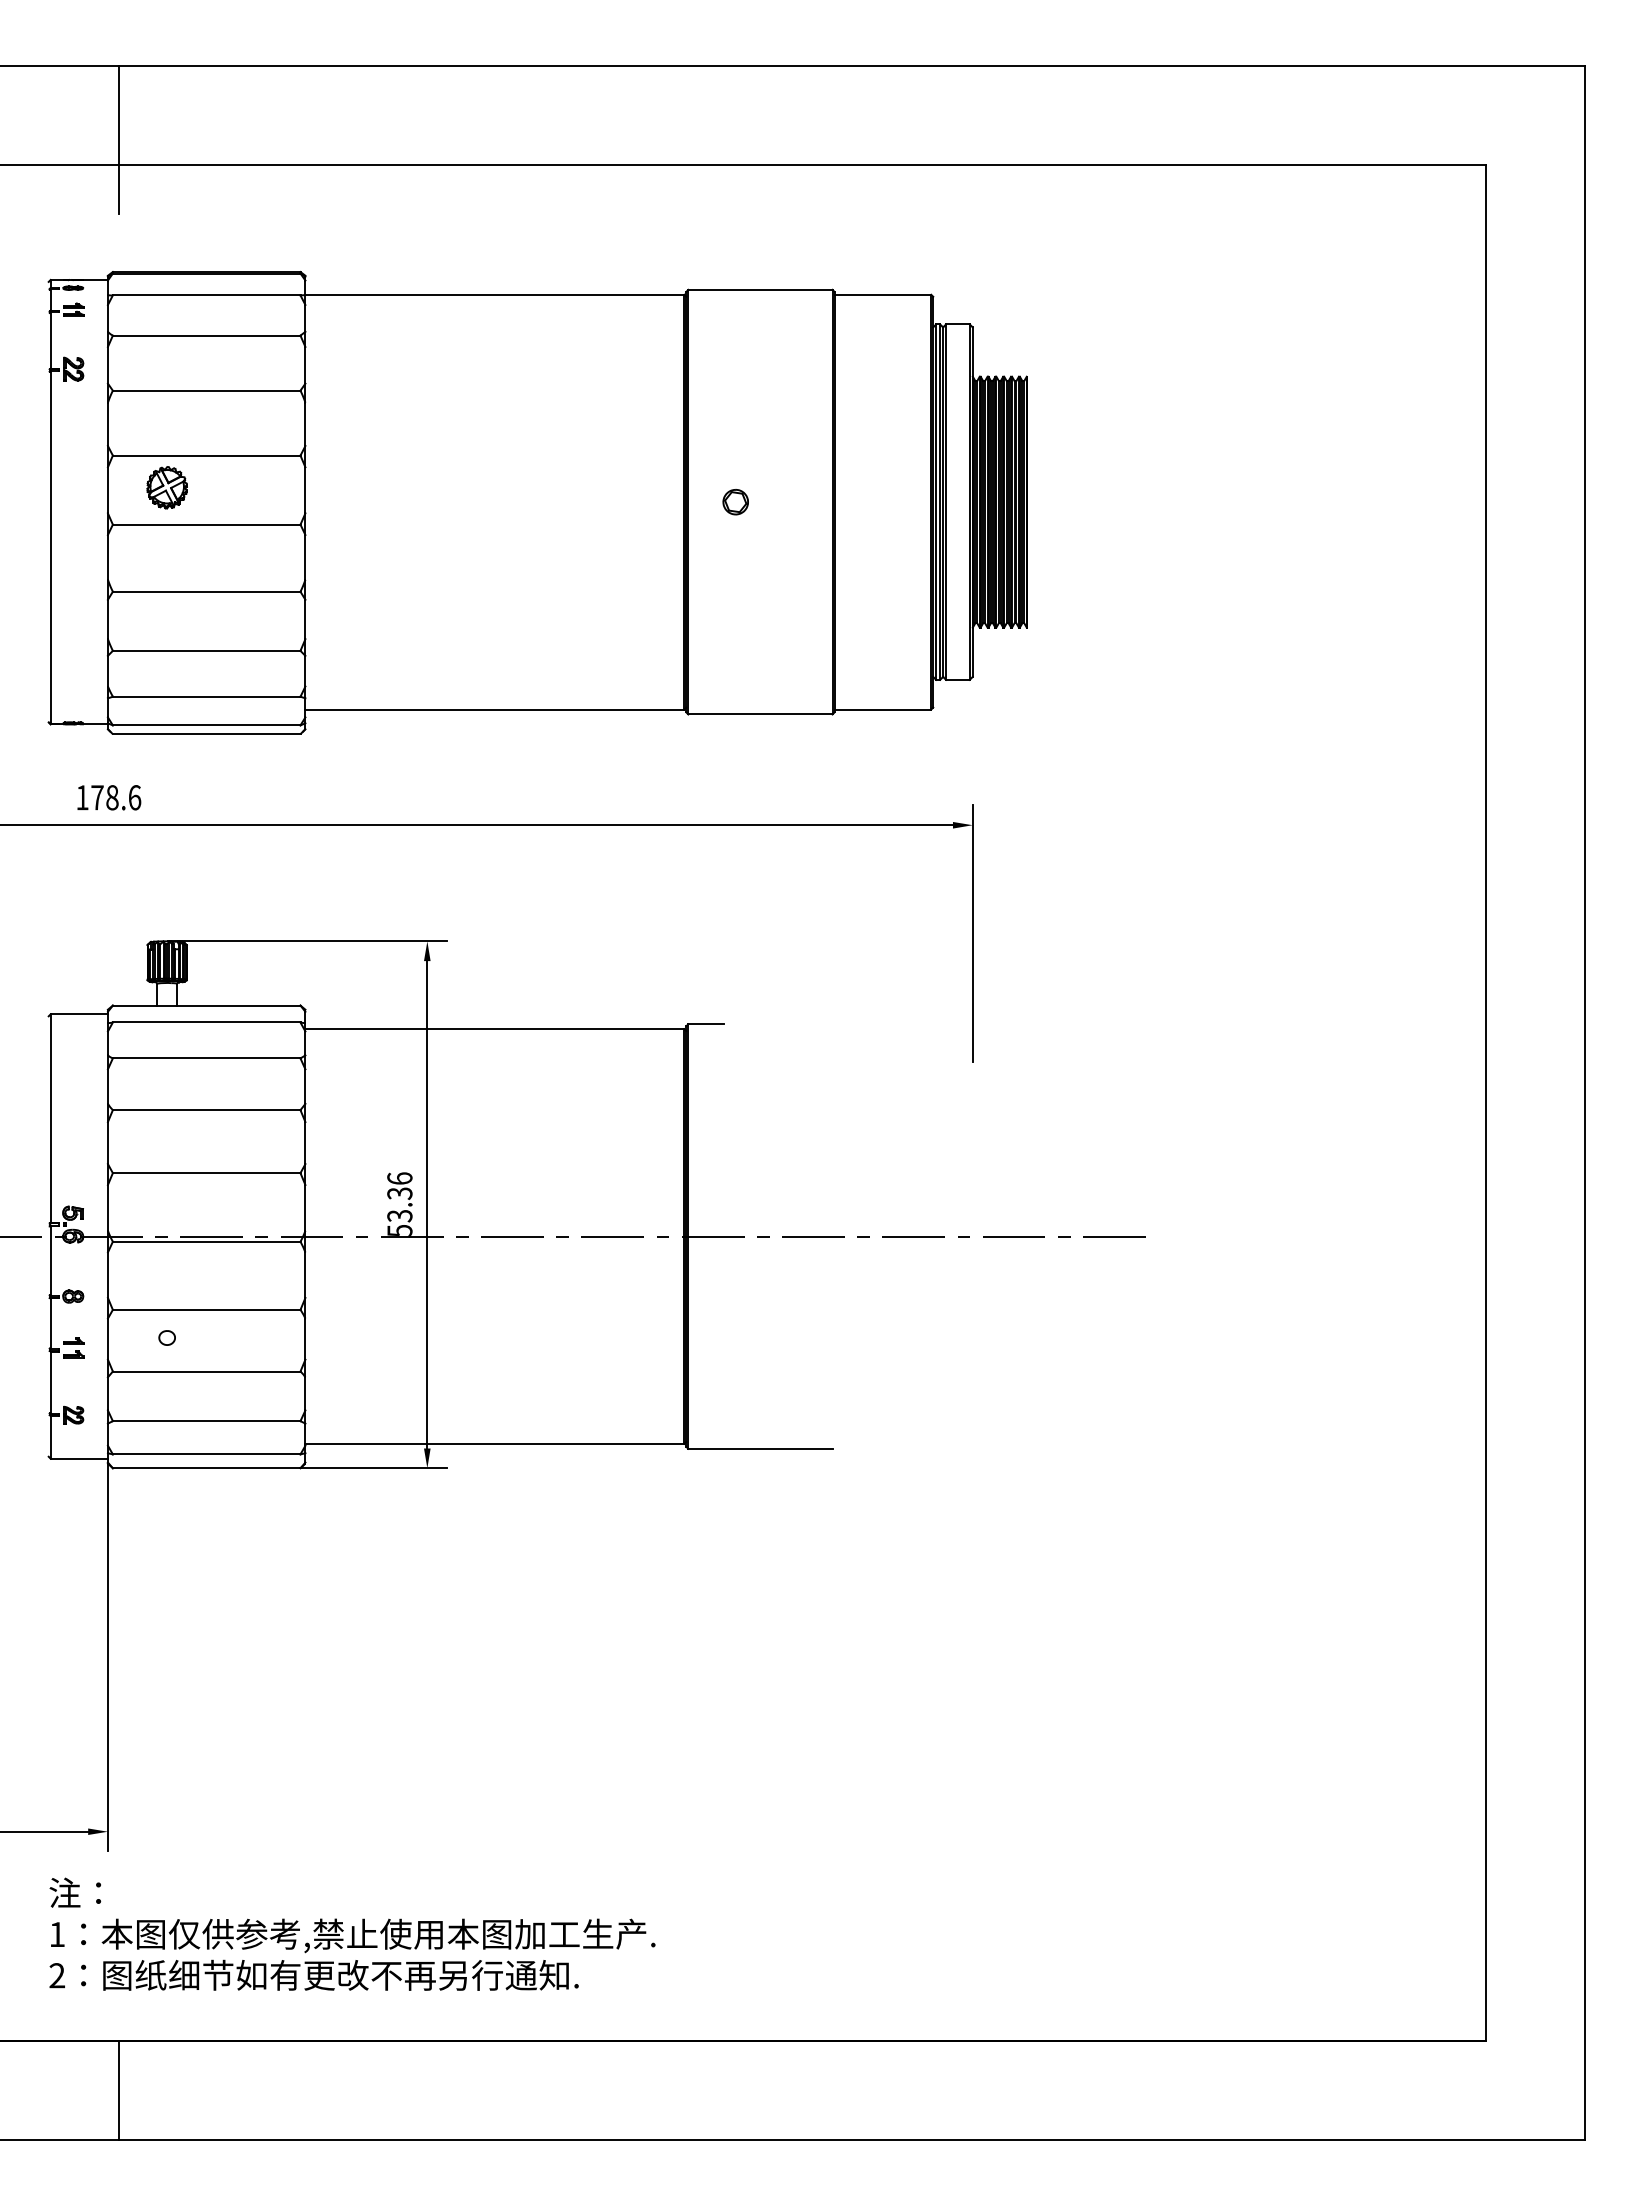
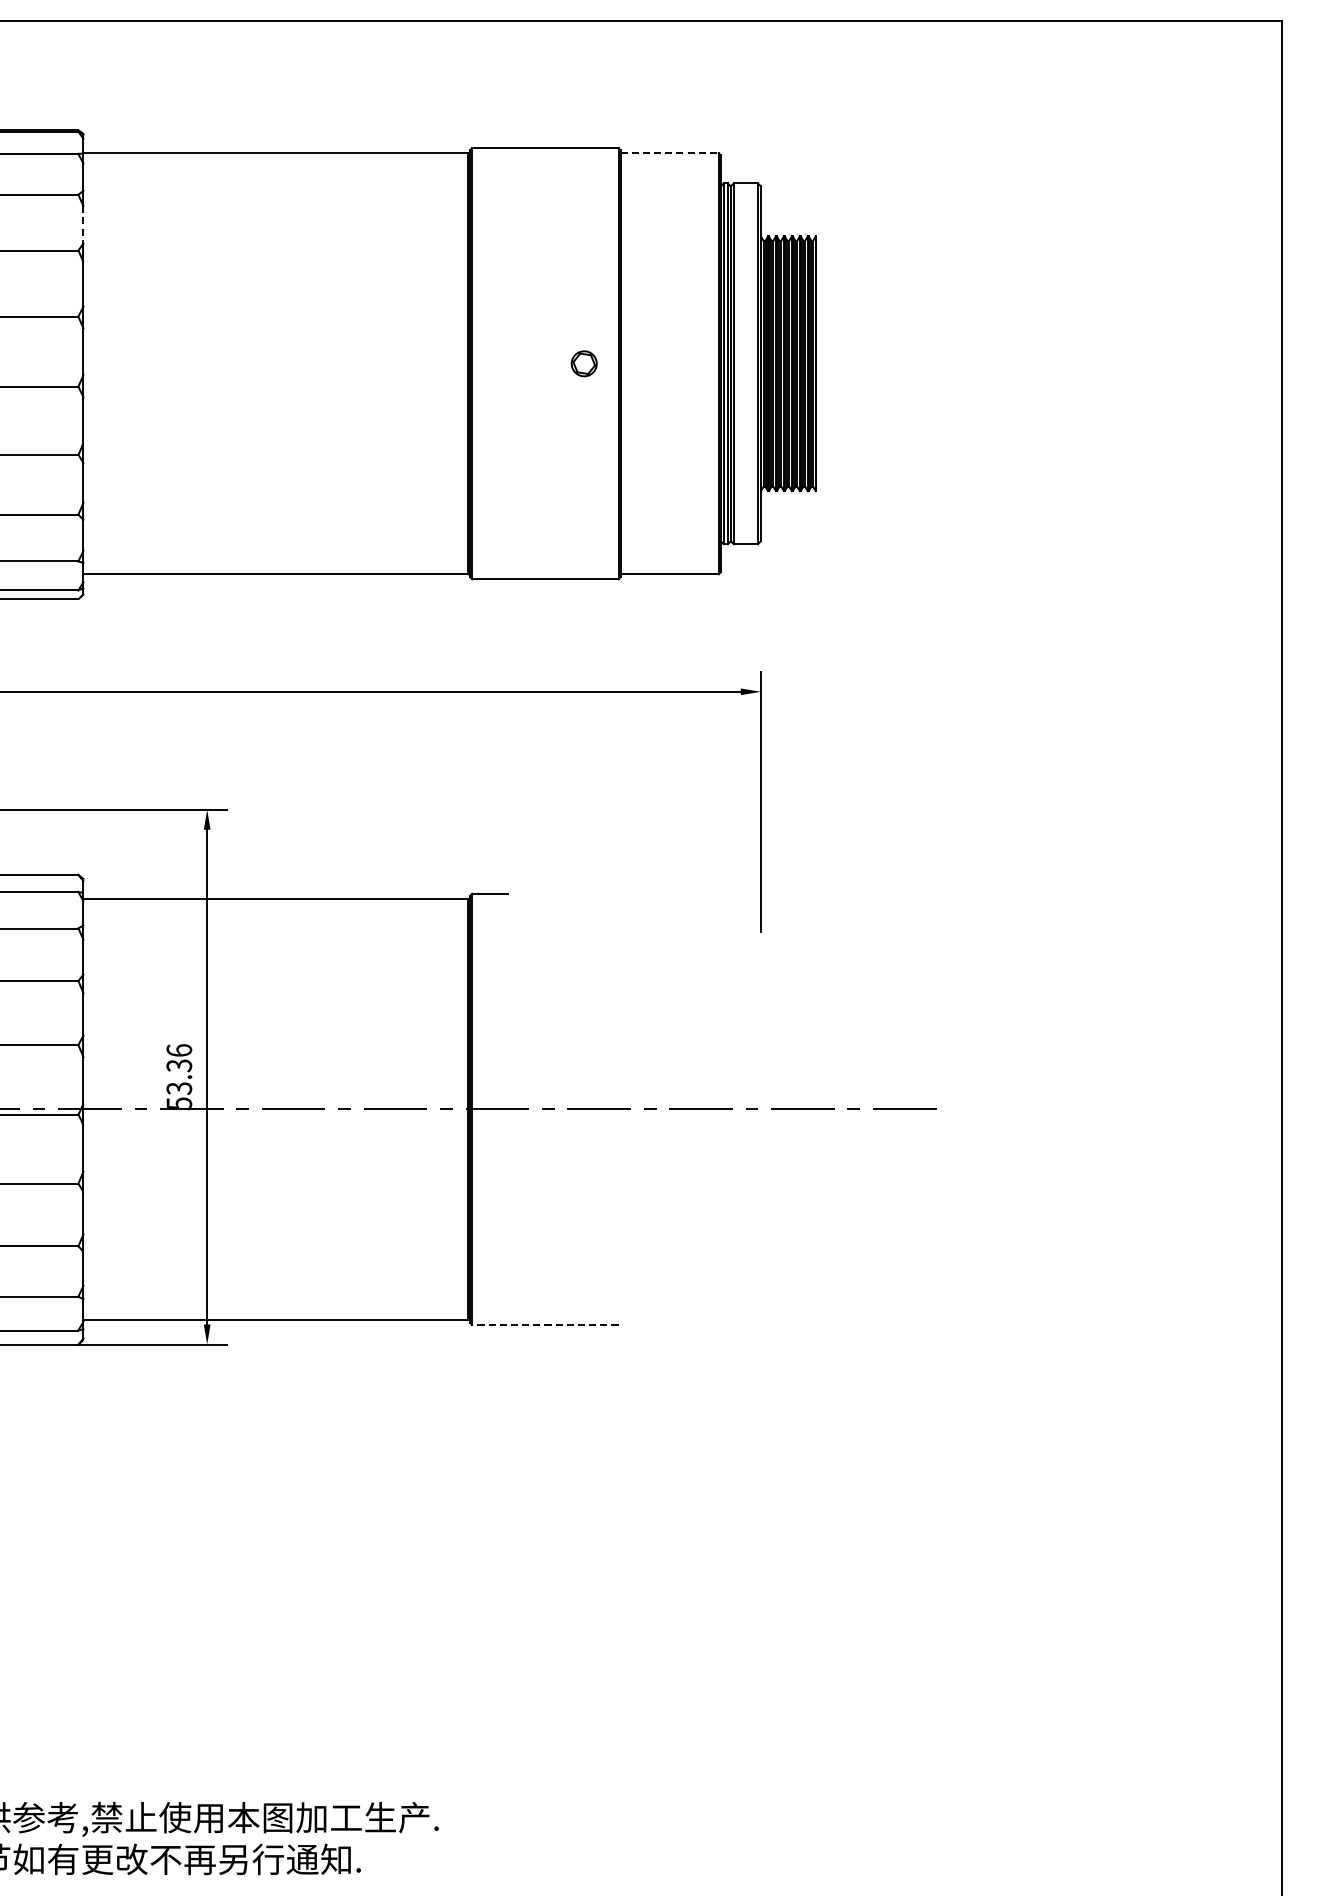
line: (883, 294) -> (670, 152), solid -> dashed
line: (305, 365) -> (83, 225), solid -> dashed
part: (735, 502) -> (583, 364), moved
line: (759, 1448) -> (544, 1324), solid -> dashed

